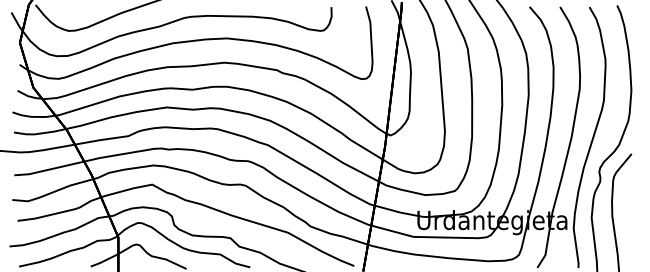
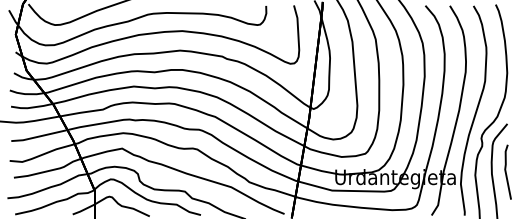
part: (631, 213) -> (507, 171), added

